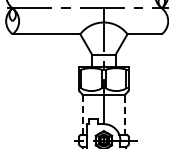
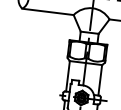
line: (82, 115) -> (67, 76), dashed -> solid
line: (125, 115) -> (100, 80), dashed -> solid

